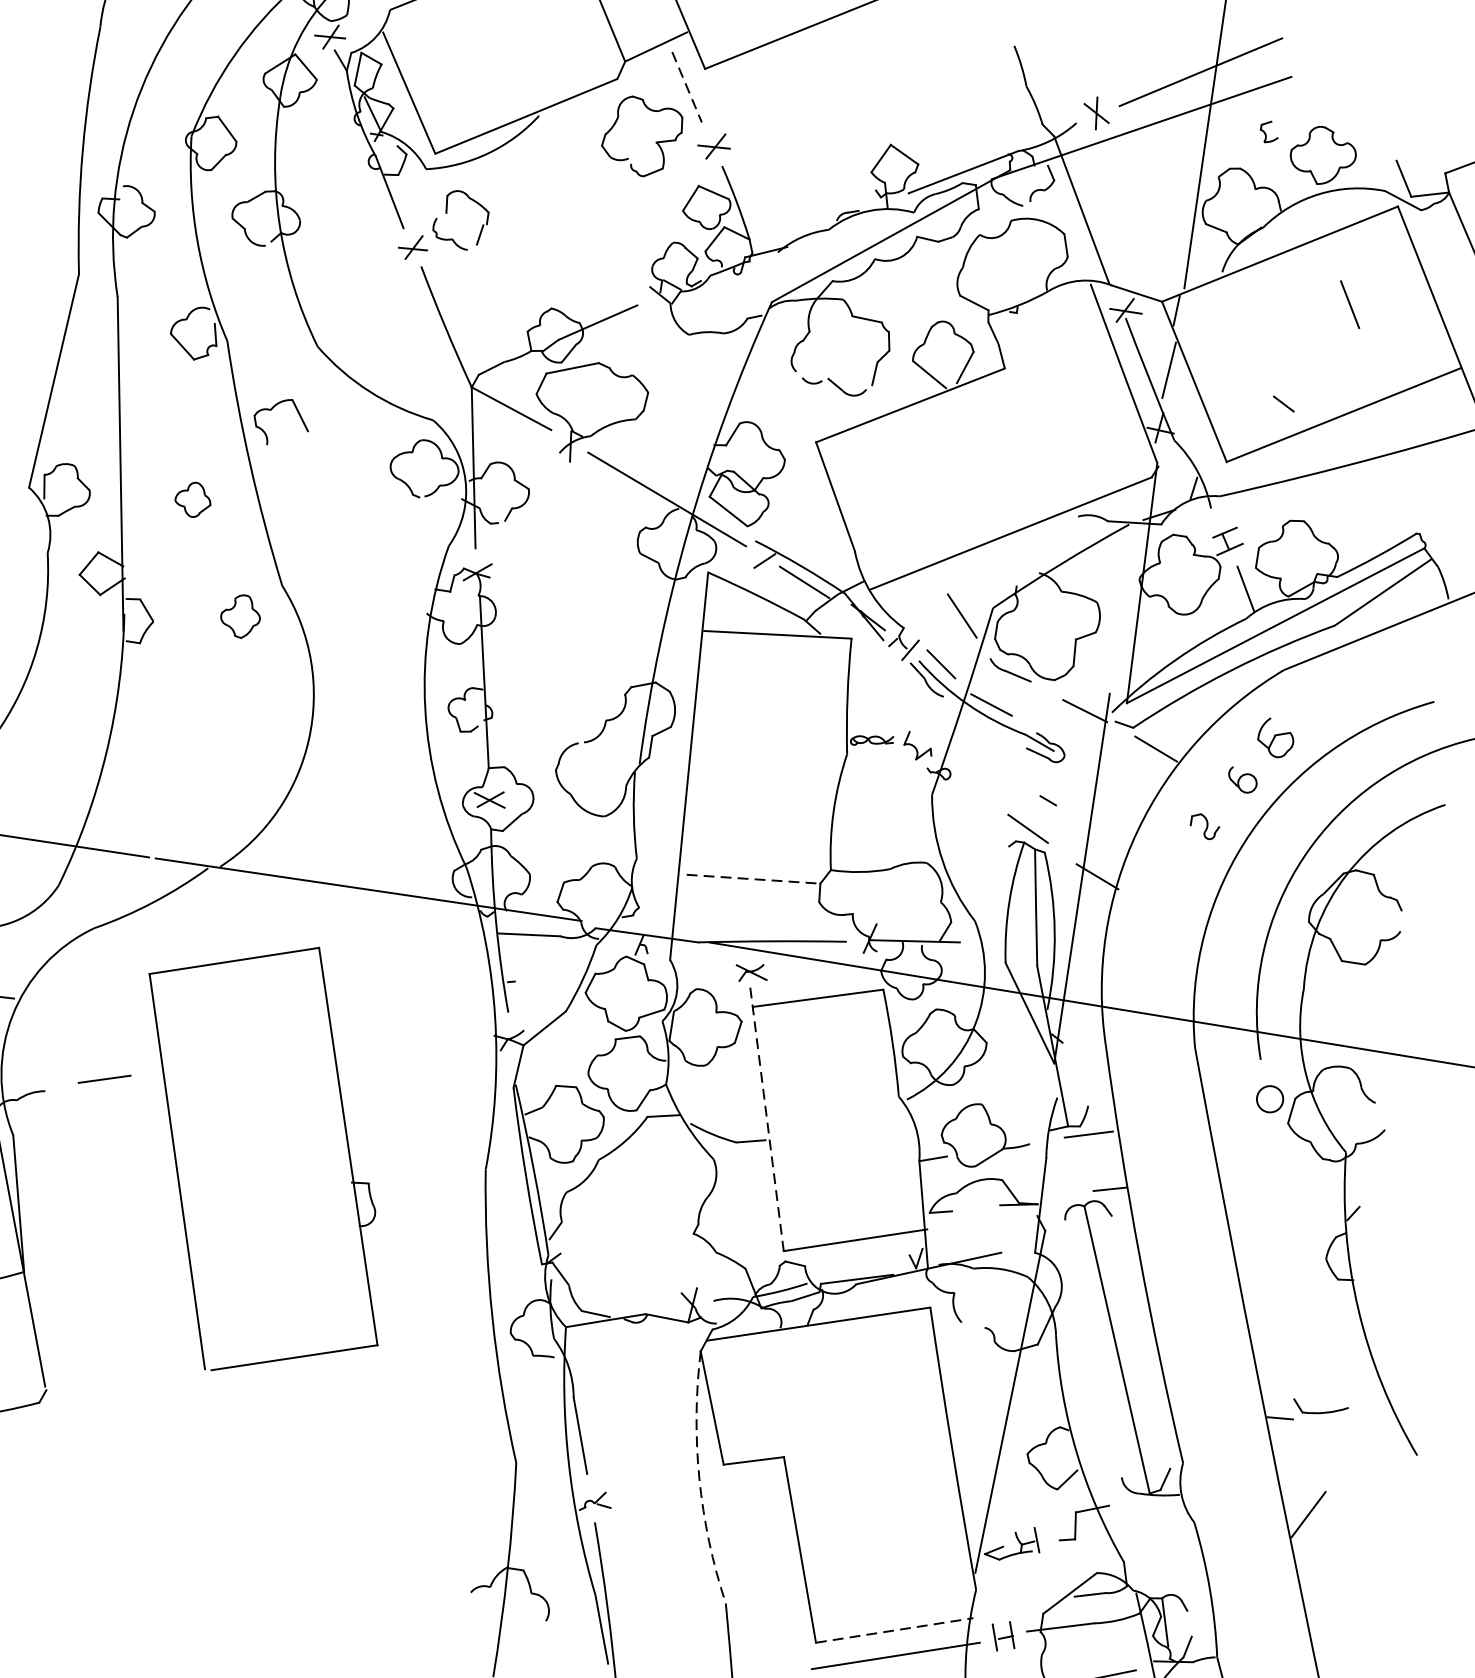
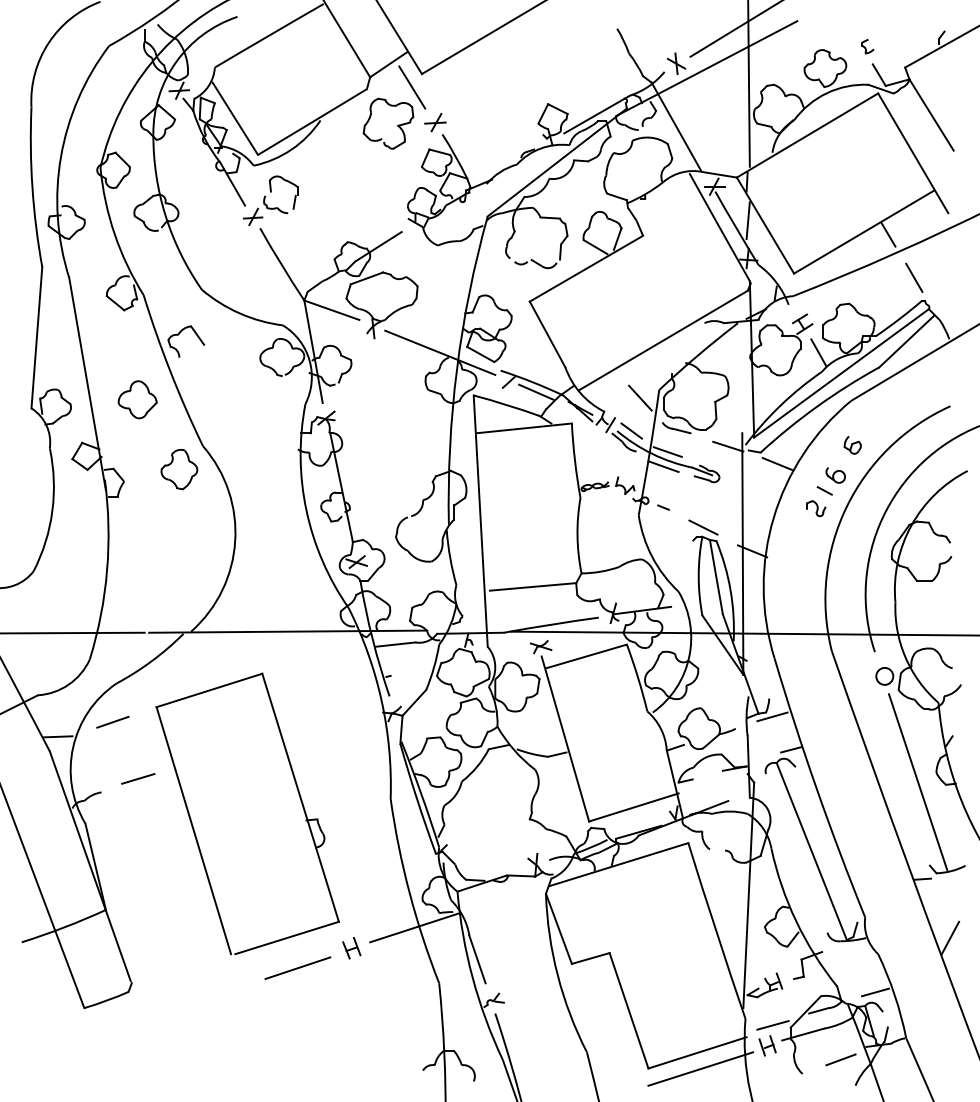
line: (687, 87) -> (412, 87), dashed -> solid
part: (1269, 131) -> (867, 46), moved
line: (1350, 304) -> (914, 277), moved
line: (1283, 403) -> (824, 490), moved
line: (1380, 424) -> (888, 234), added
part: (193, 499) -> (137, 399), size x1.67
part: (240, 616) -> (179, 469), size x1.43
line: (981, 726) -> (663, 466), added
part: (1275, 738) -> (852, 445), size x0.71
line: (1048, 800) -> (663, 507), moved
line: (754, 878) -> (533, 586), dashed -> solid
line: (78, 985) -> (112, 721), added
line: (767, 1118) -> (565, 738), dashed -> solid
line: (1294, 1269) -> (917, 782), added
line: (491, 1371) -> (414, 927), added
part: (390, 1389) -> (351, 948), added
line: (303, 1405) -> (297, 967), added
arc: (698, 1479) -> (557, 975), dashed -> solid
line: (1181, 1580) -> (875, 992), added
line: (1015, 1606) -> (772, 1025), added
line: (894, 1629) -> (697, 1052), dashed -> solid

